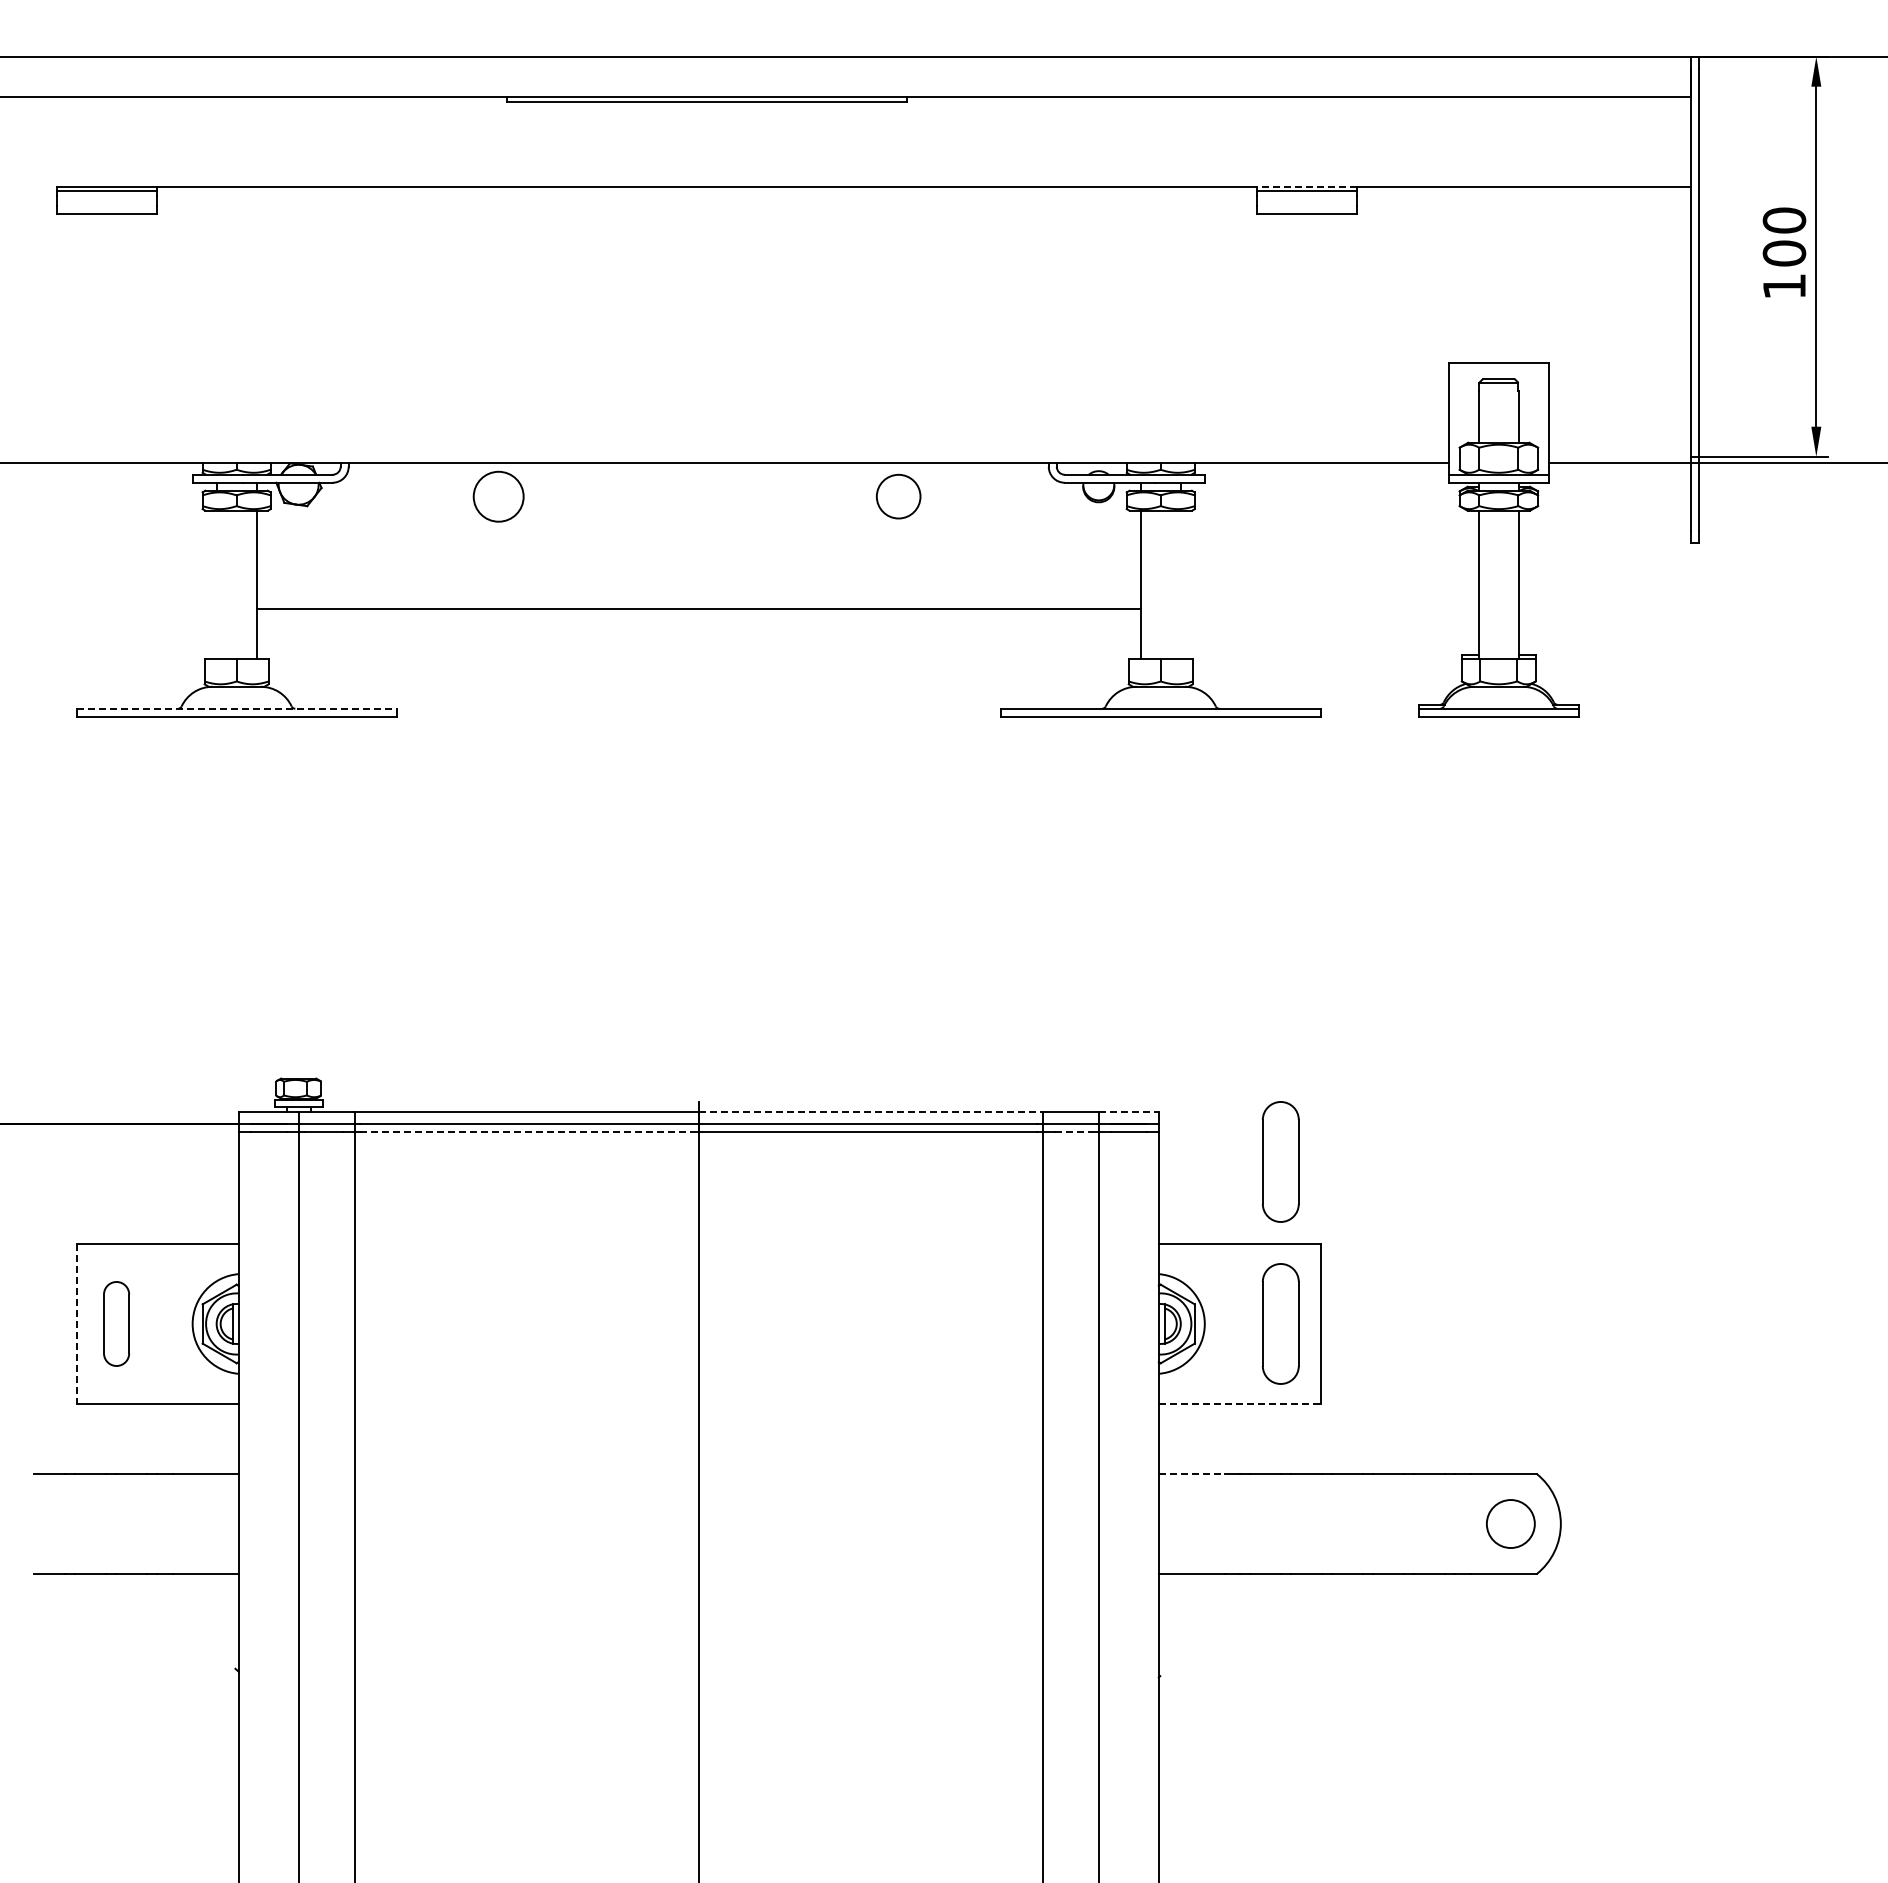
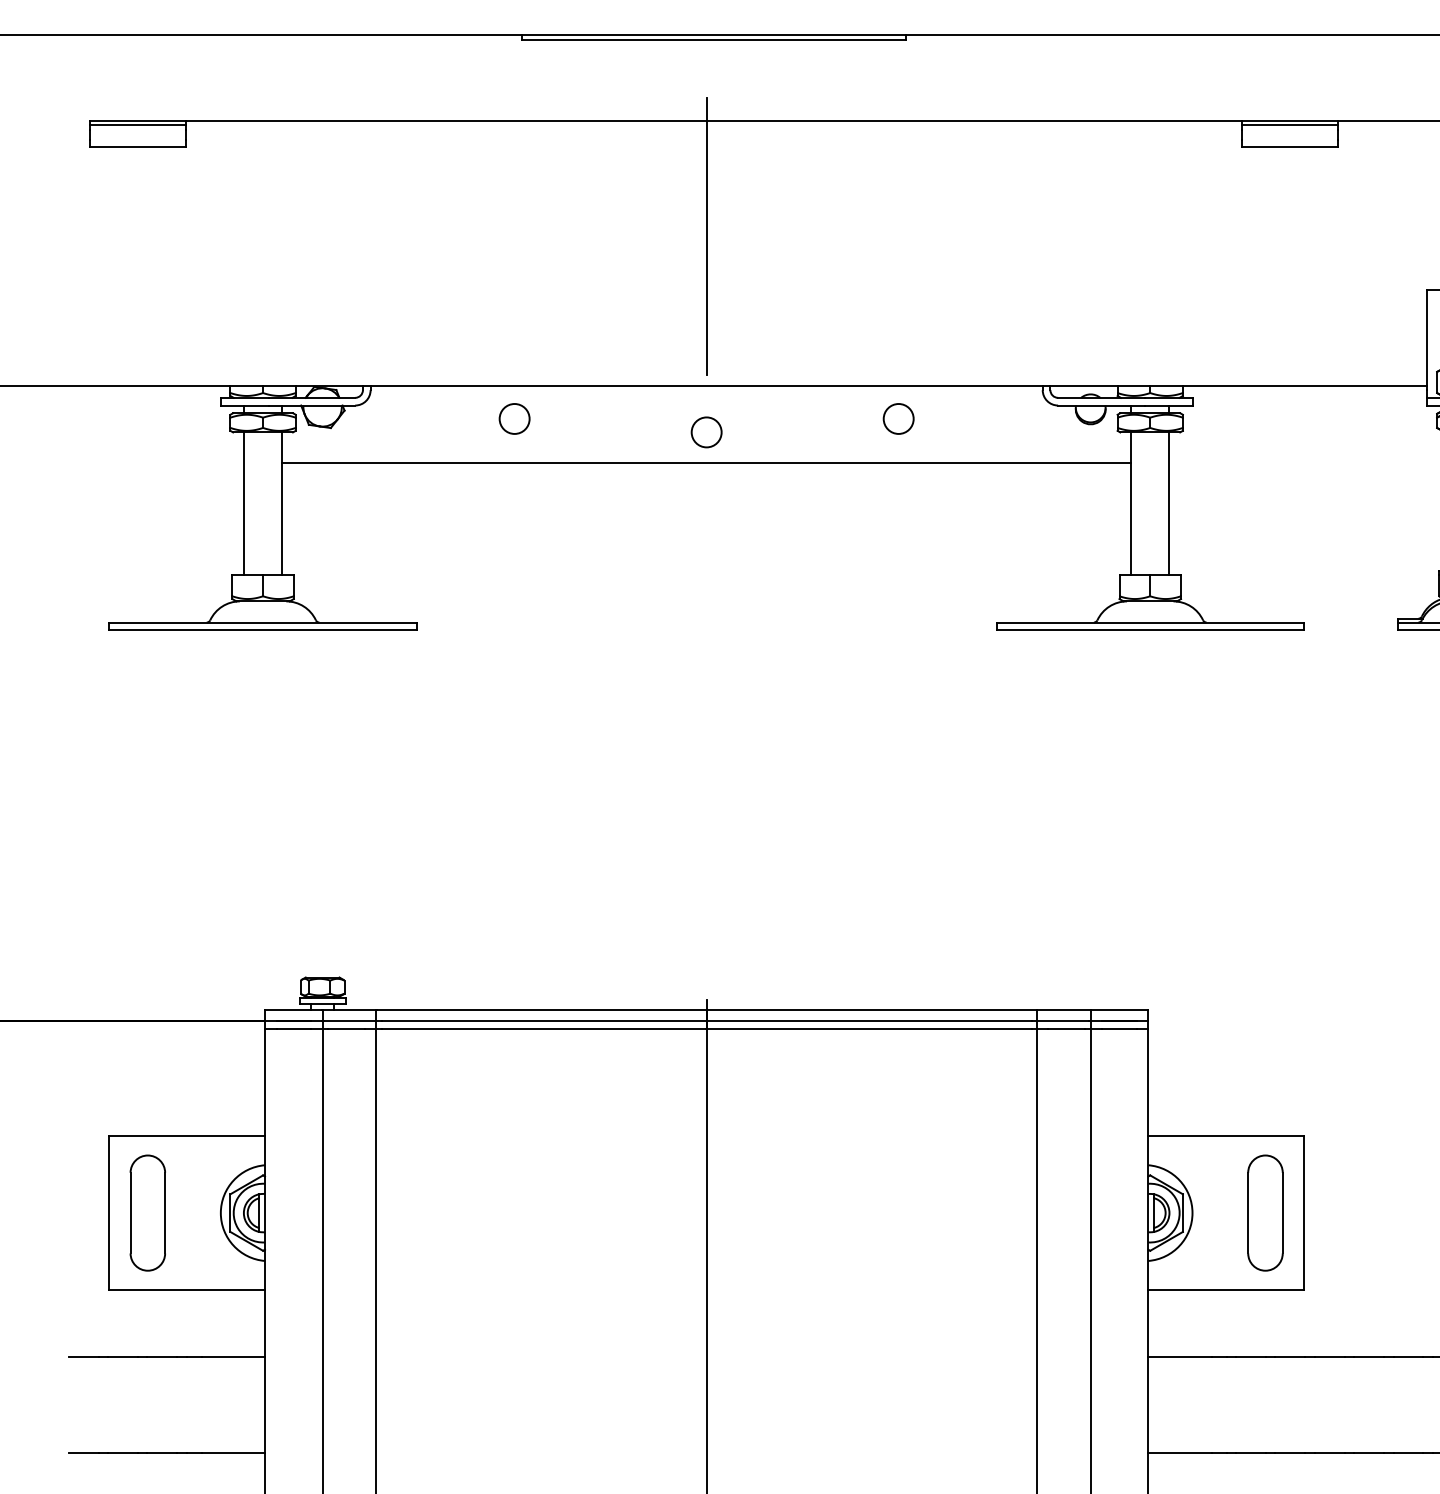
line: (1306, 186) -> (1290, 121), dashed -> solid
line: (698, 306) -> (706, 236), added
circle: (498, 496) -> (514, 418), size x0.62
circle: (898, 496) -> (898, 418), size x0.71
circle: (698, 510) -> (706, 432), added
line: (216, 584) -> (243, 503), added
line: (1180, 584) -> (1169, 503), added
line: (698, 608) -> (706, 462), moved
line: (237, 708) -> (263, 622), dashed -> solid
line: (870, 1111) -> (871, 1009), dashed -> solid
line: (1128, 1111) -> (1119, 1009), dashed -> solid
line: (529, 1131) -> (544, 1028), dashed -> solid
line: (1074, 1131) -> (1067, 1028), dashed -> solid
part: (1280, 1161) -> (1265, 1057), removed
part: (116, 1323) -> (147, 1212), size x1.43
line: (76, 1324) -> (109, 1213), dashed -> solid
line: (1240, 1404) -> (1226, 1290), dashed -> solid
line: (1191, 1474) -> (1179, 1357), dashed -> solid

